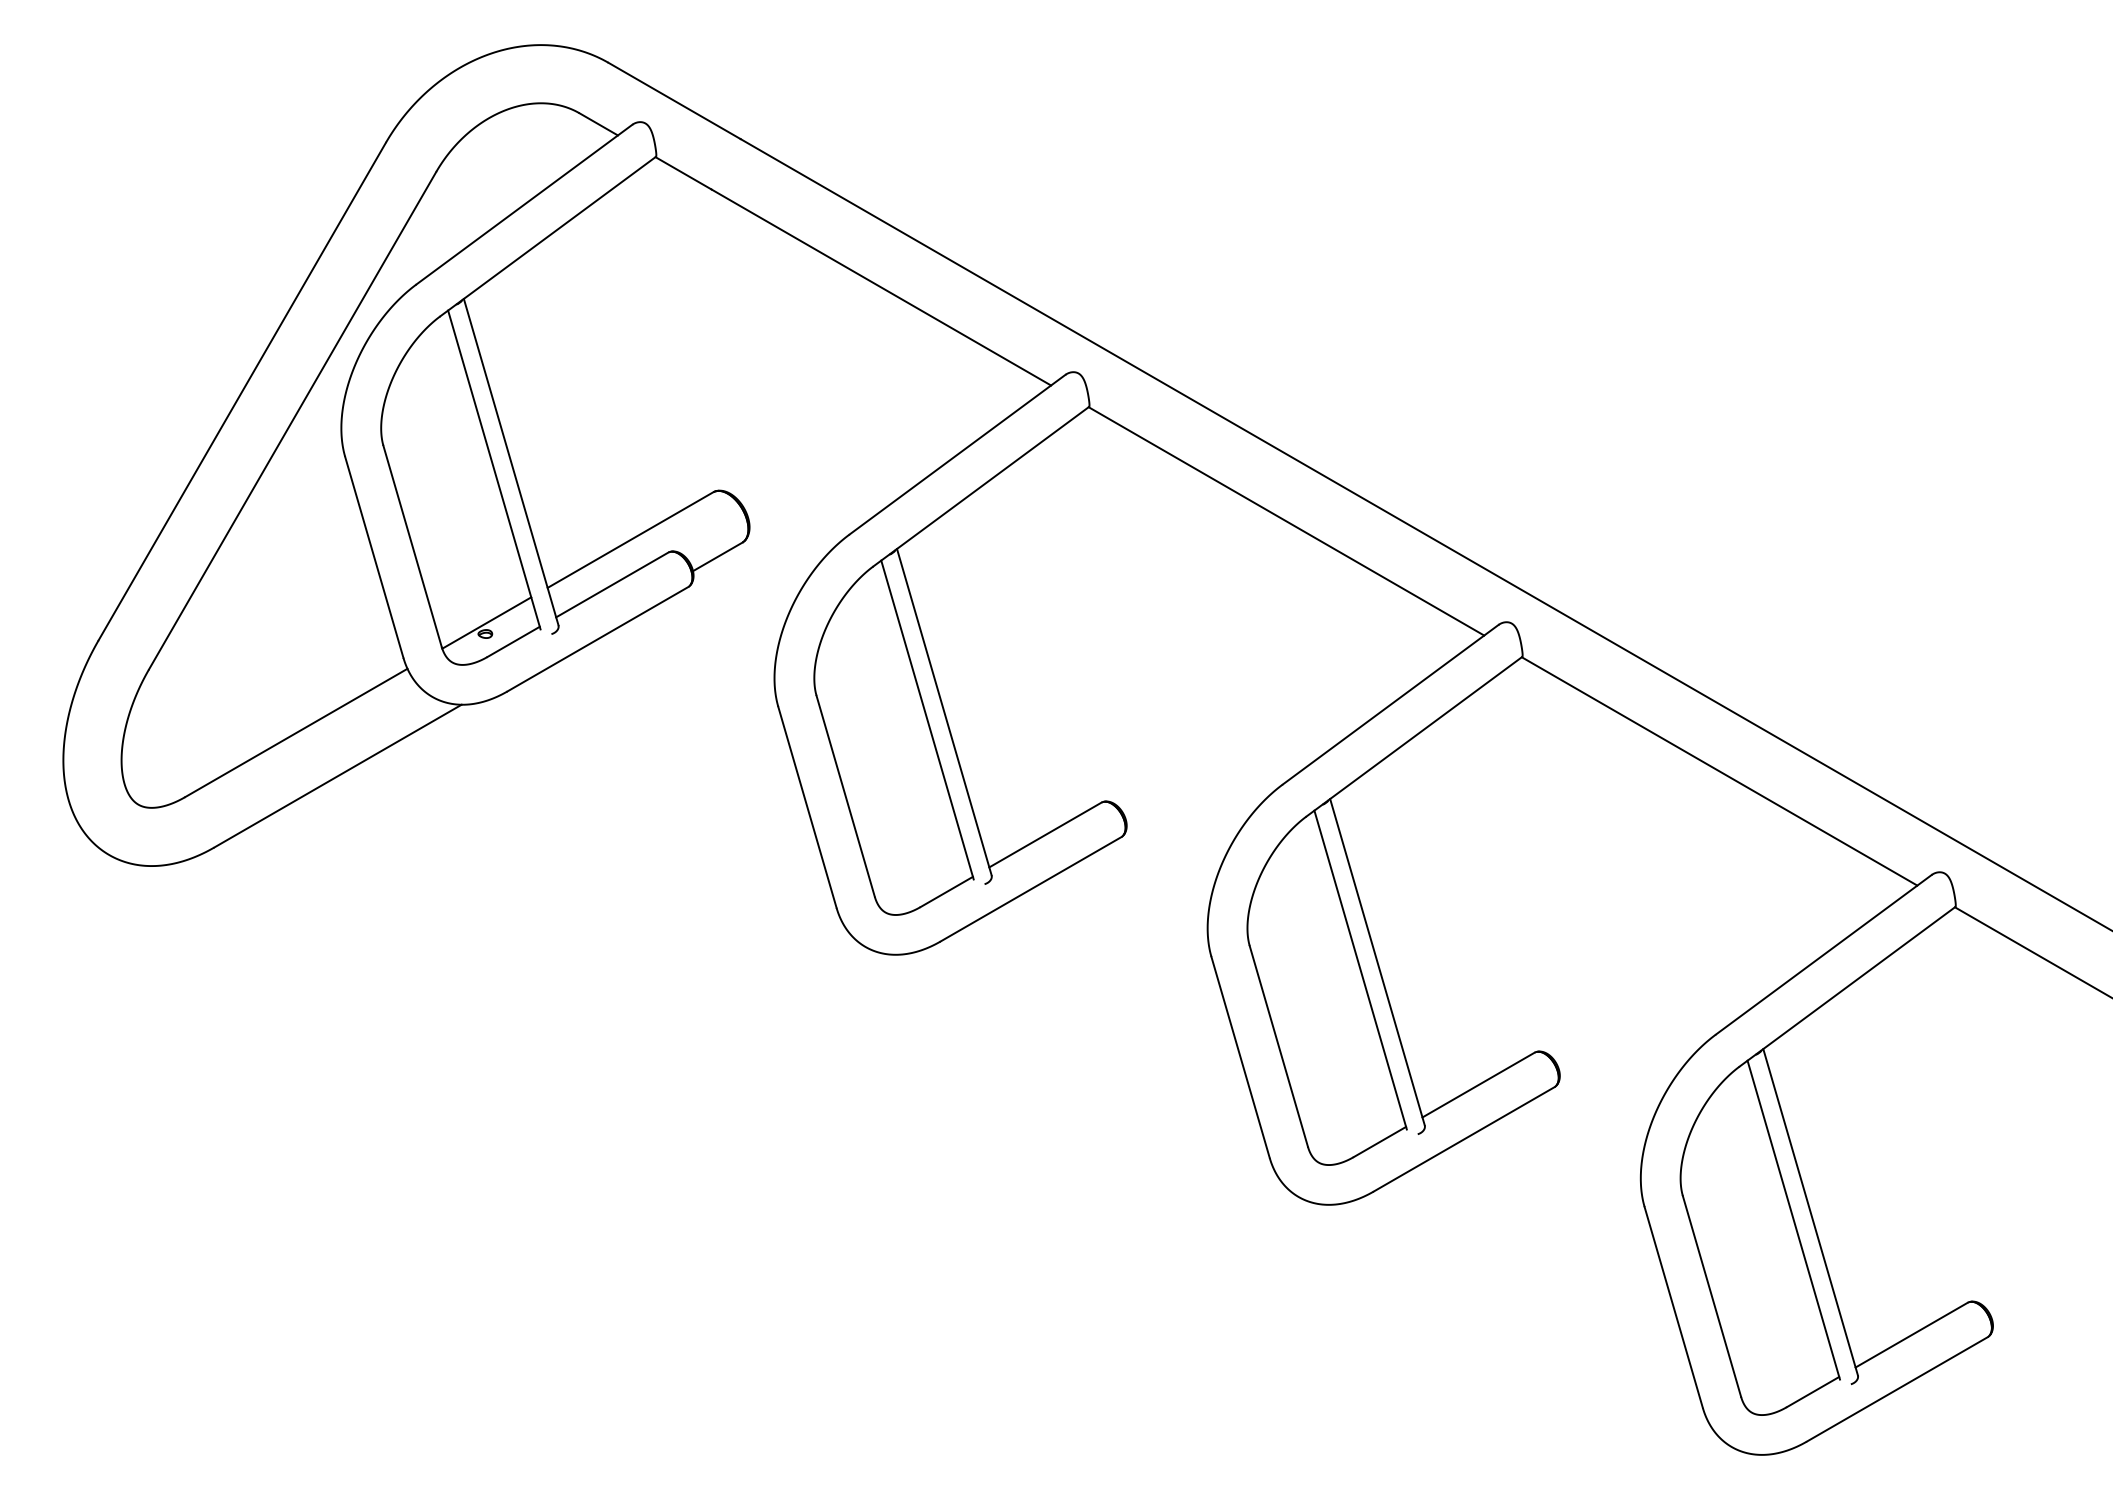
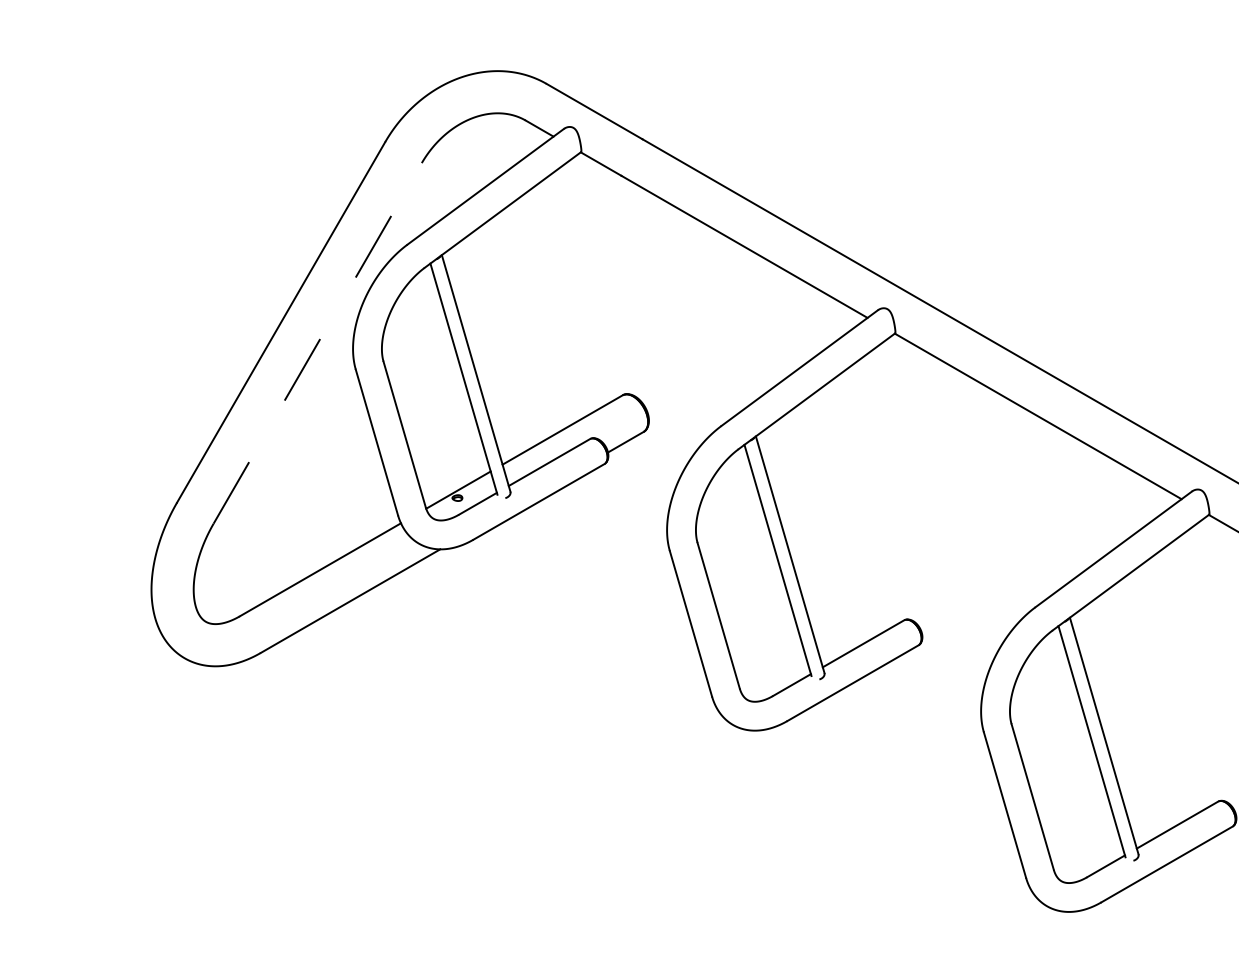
line: (292, 420) -> (317, 343), solid -> dashed

